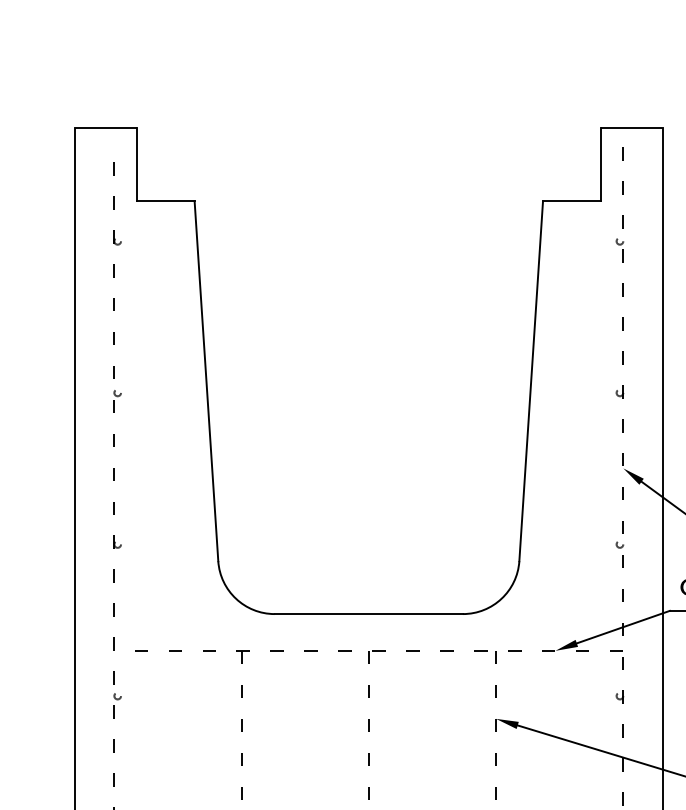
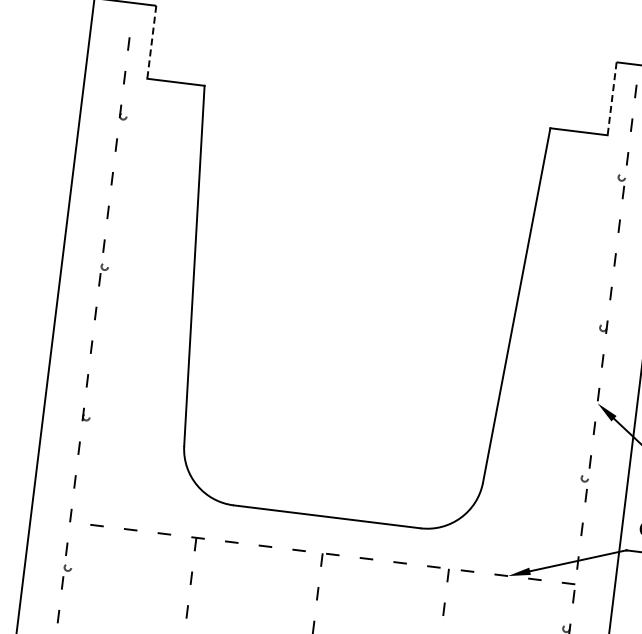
line: (136, 164) -> (151, 42), solid -> dashed
line: (600, 164) -> (611, 98), solid -> dashed

